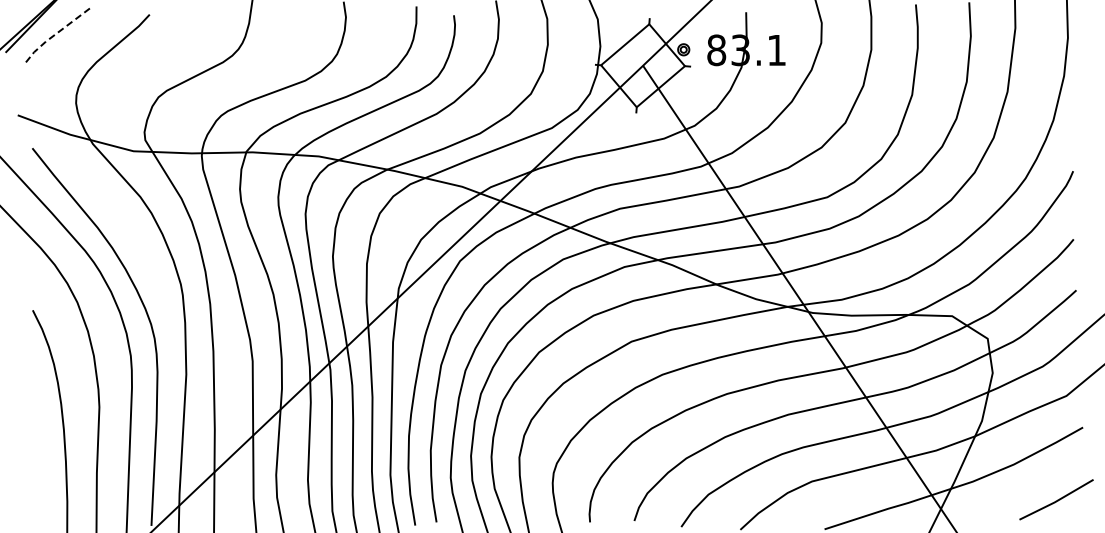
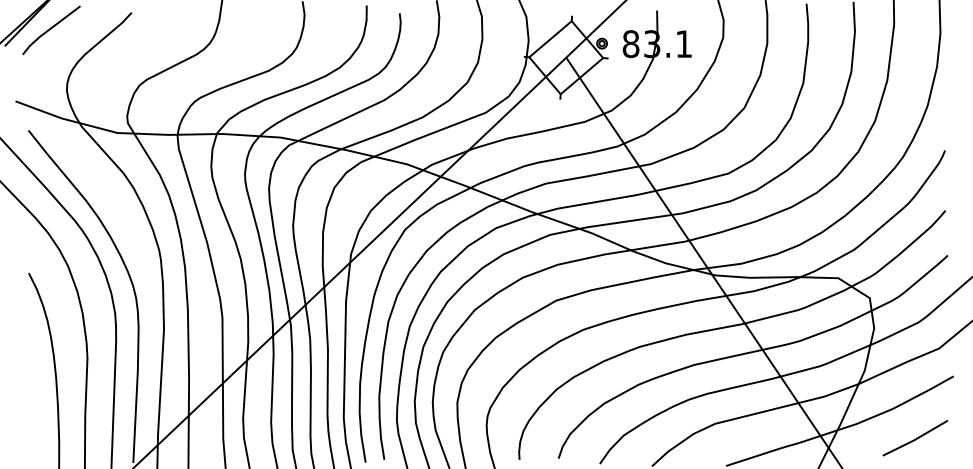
line: (55, 34) -> (48, 30), dashed -> solid
line: (1057, 499) -> (916, 437), moved

